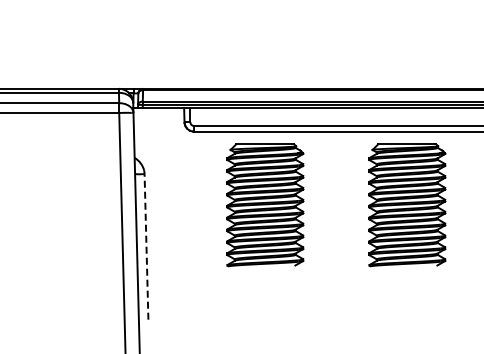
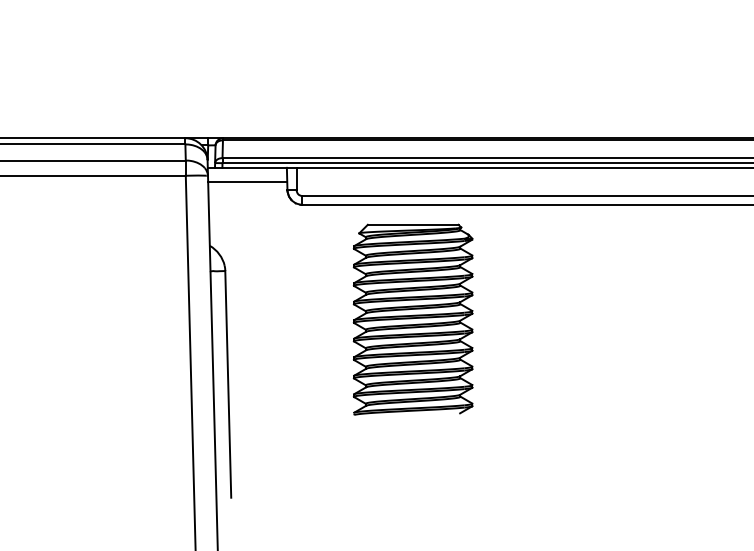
line: (158, 117) -> (246, 182), added
part: (407, 205) -> (634, 319), removed
line: (146, 246) -> (228, 383), dashed -> solid

